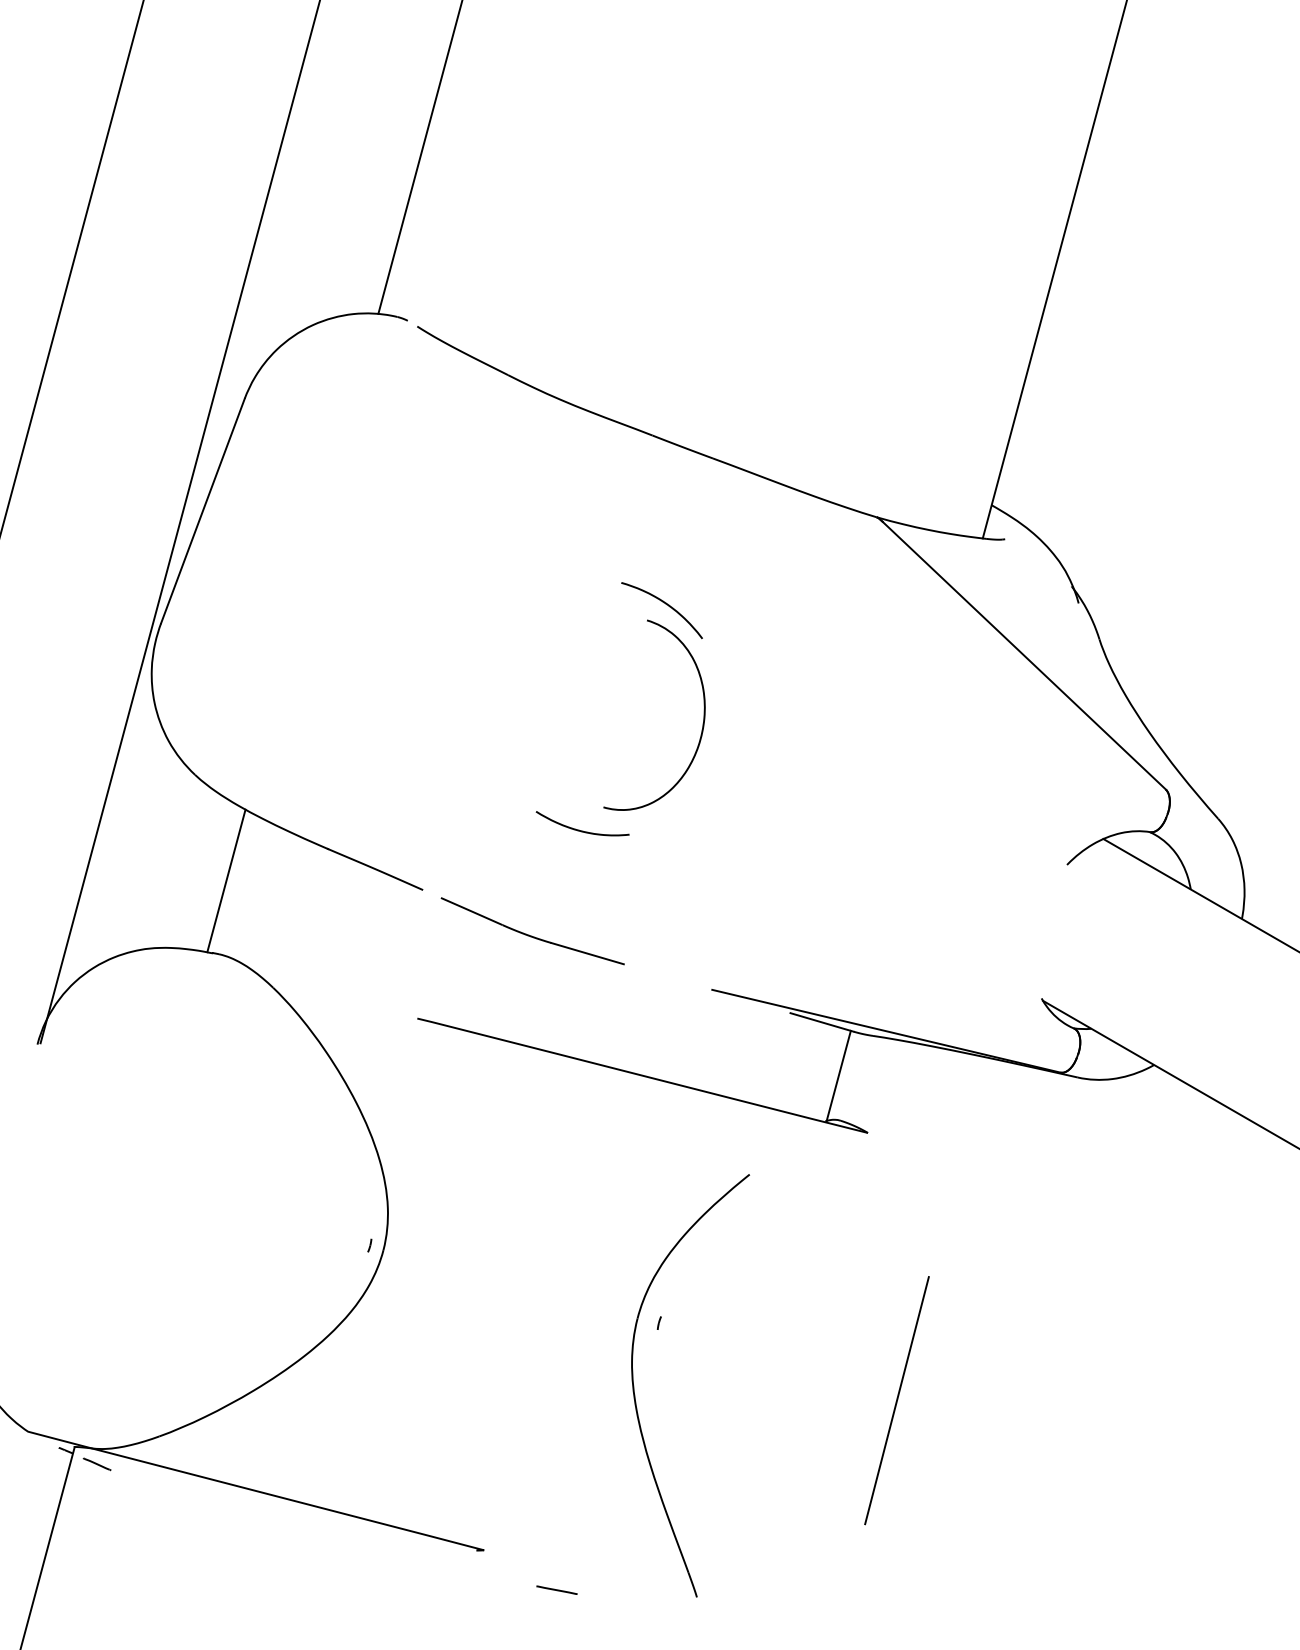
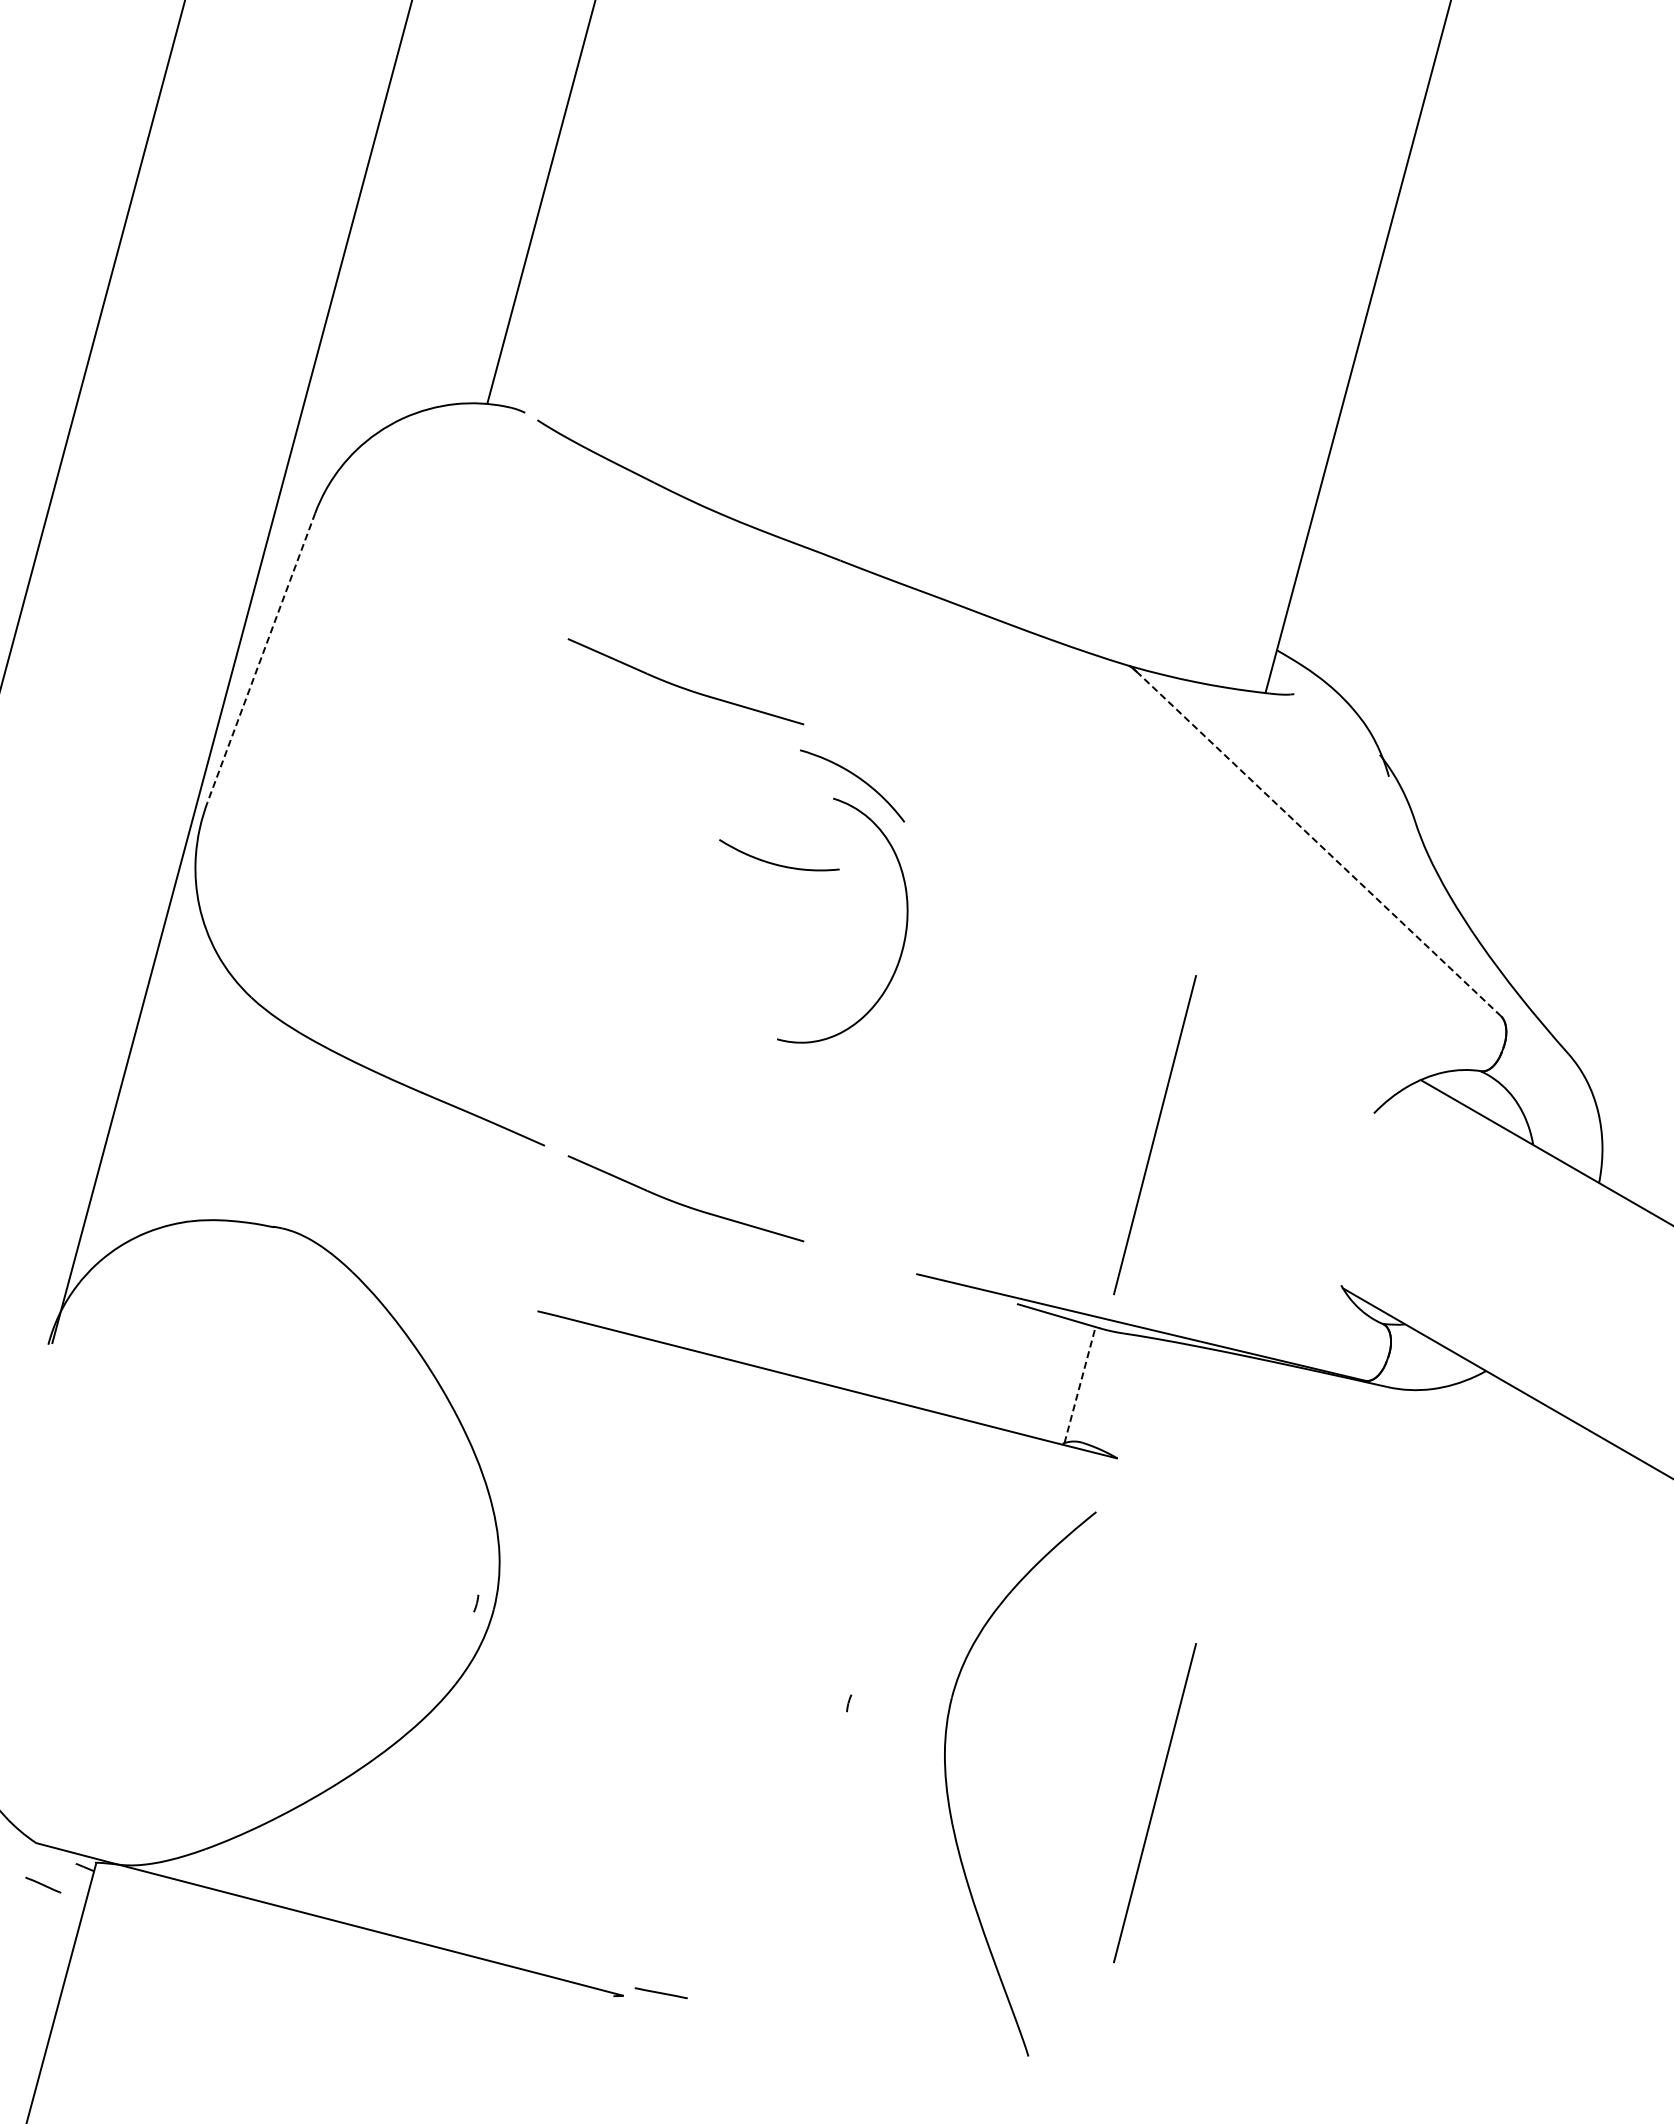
line: (203, 511) -> (261, 658), solid -> dashed
part: (531, 534) -> (684, 687), added
line: (1023, 656) -> (1318, 844), solid -> dashed
curve: (580, 830) -> (776, 863), moved
line: (226, 880) -> (291, 1133), removed
line: (896, 882) -> (1154, 1135), added
line: (839, 1075) -> (1080, 1384), solid -> dashed
part: (634, 1392) -> (948, 1792), moved
line: (97, 1463) -> (43, 1884), moved
line: (556, 1590) -> (660, 1993), moved

